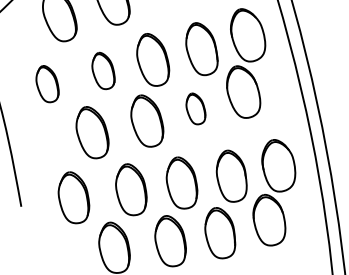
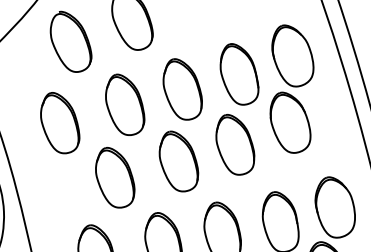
part: (103, 70) -> (124, 104), size x1.43
part: (47, 83) -> (59, 122), size x1.43
part: (195, 108) -> (234, 144), size x1.67

